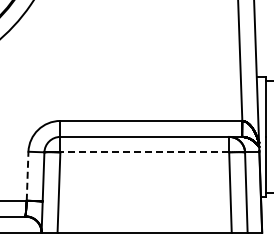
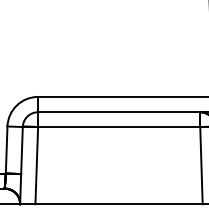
line: (144, 152) -> (118, 127), dashed -> solid
line: (27, 176) -> (6, 150), dashed -> solid

